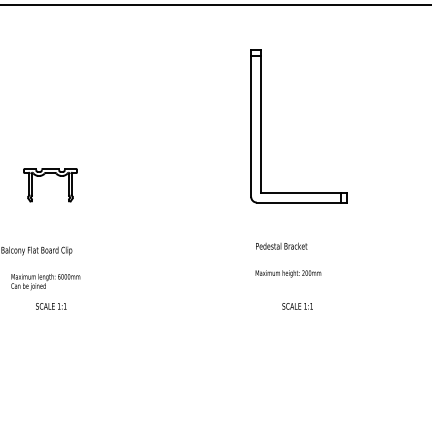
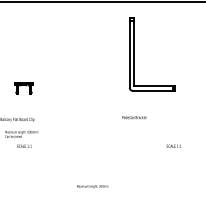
part: (261, 126) -> (134, 54), moved
part: (49, 185) -> (23, 88), size x0.7
text: (288, 273) -> (92, 186), moved
text: (296, 304) -> (173, 145), moved

